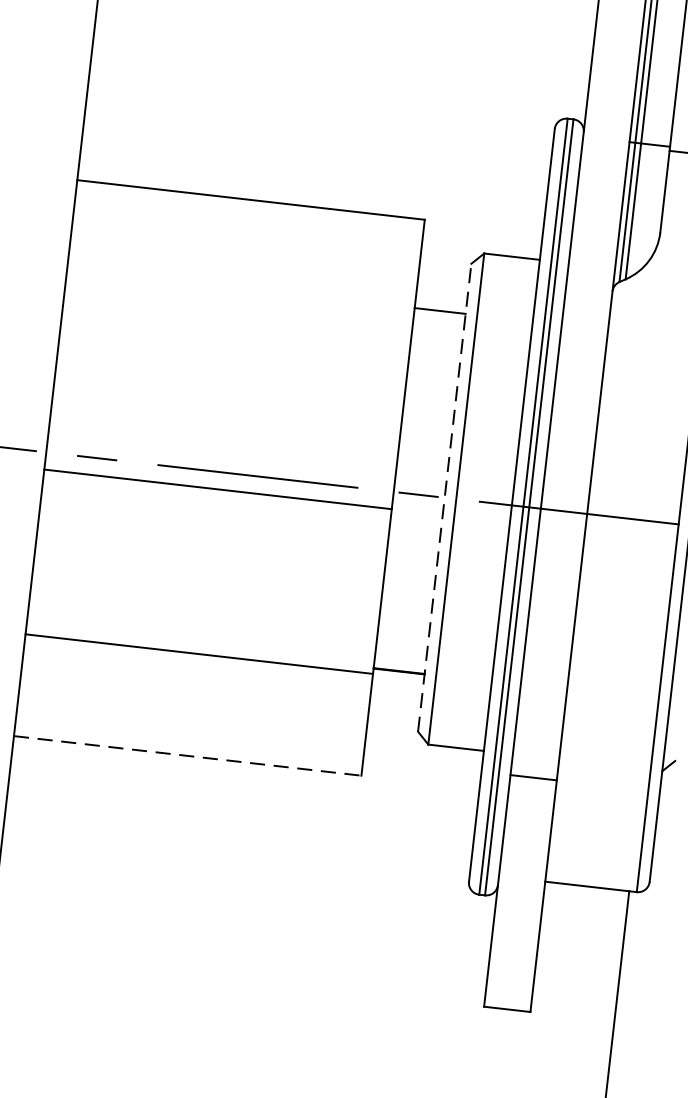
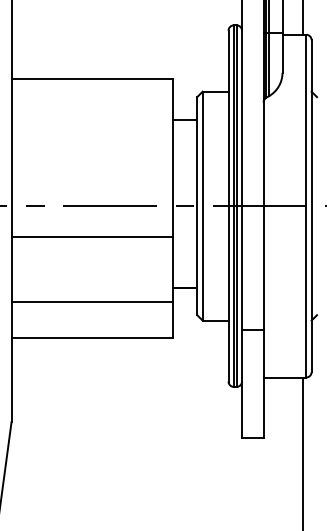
line: (217, 490) -> (92, 237), moved
line: (445, 496) -> (197, 205), dashed -> solid
line: (199, 653) -> (92, 301), moved
line: (187, 756) -> (92, 338), dashed -> solid

